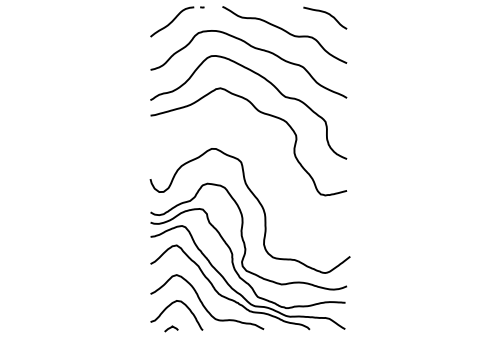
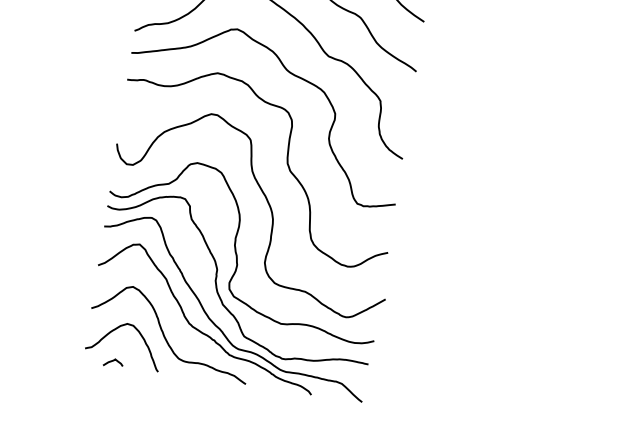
curve: (267, 173) -> (285, 161), added

